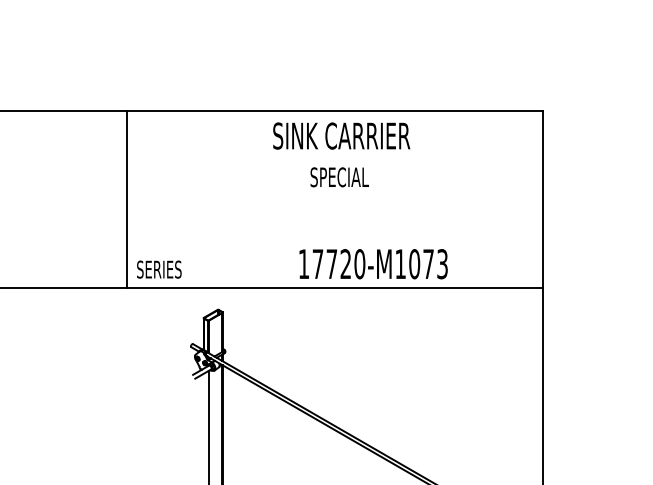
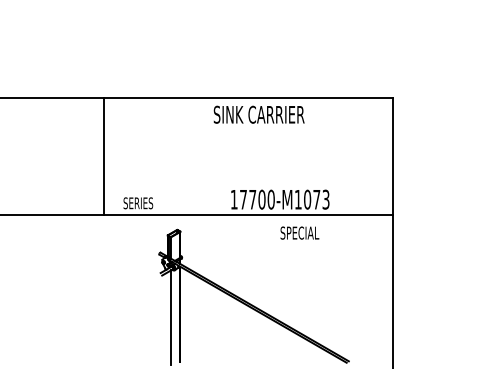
text: (339, 176) -> (299, 232), moved
line: (126, 199) -> (103, 156), moved
text: (345, 263) -> (261, 199), 17720-M1073 -> 17700-M1073

